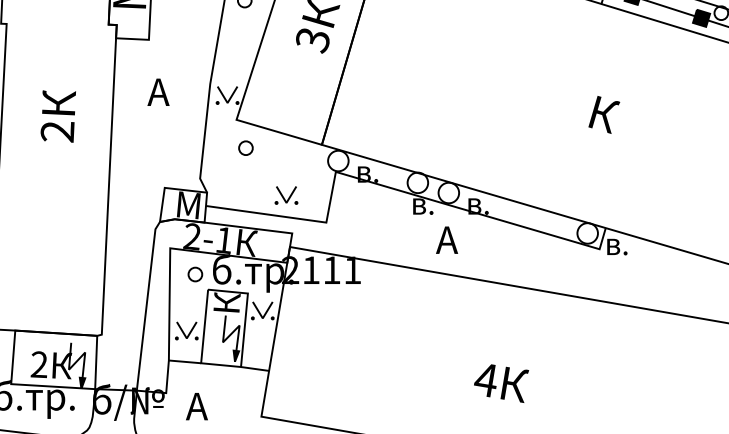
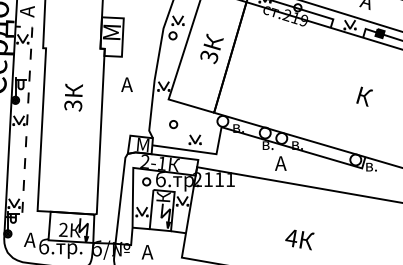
text: (58, 131) -> (73, 105), 2 -> 3
part: (245, 148) -> (173, 124), moved
text: (500, 382) -> (299, 239), moved

